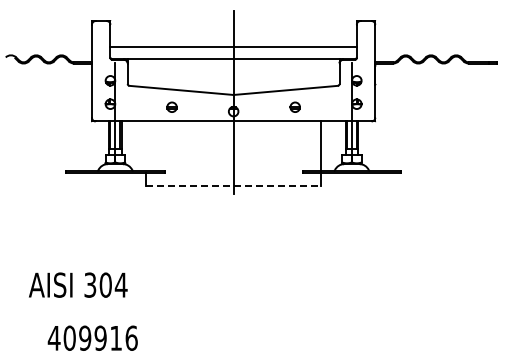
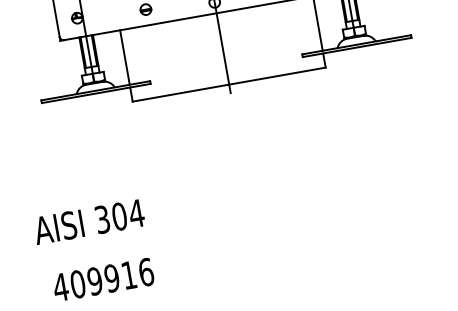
line: (146, 145) -> (125, 56), added
line: (234, 186) -> (230, 84), dashed -> solid
text: (78, 284) -> (89, 221), moved

